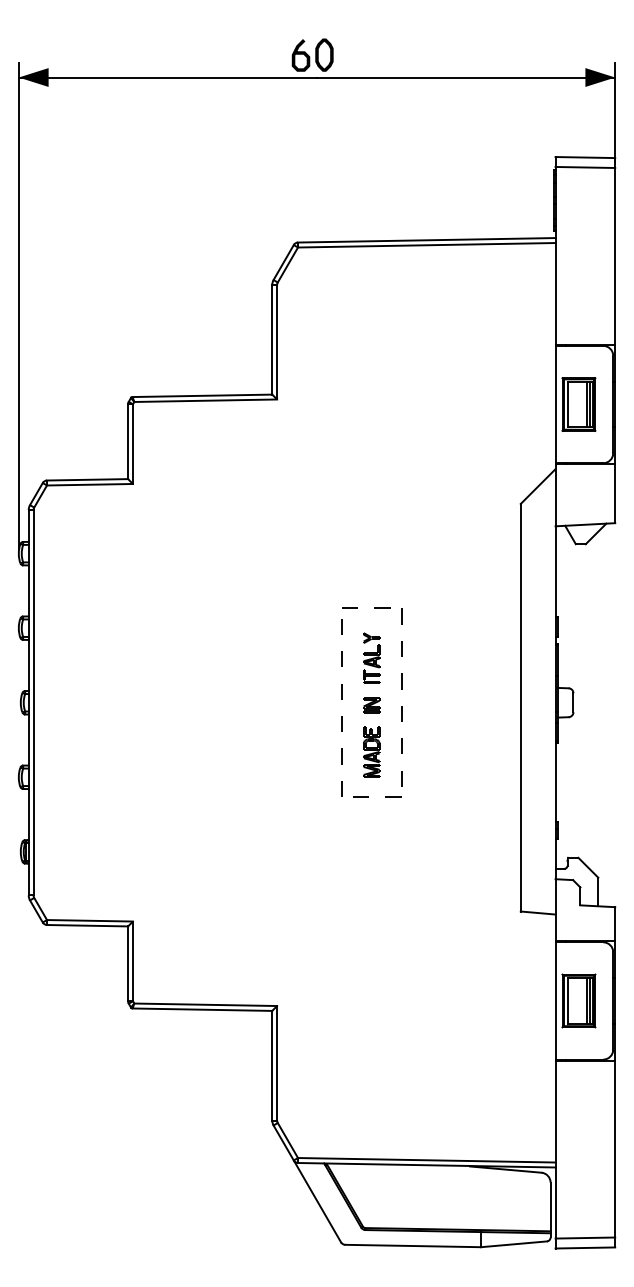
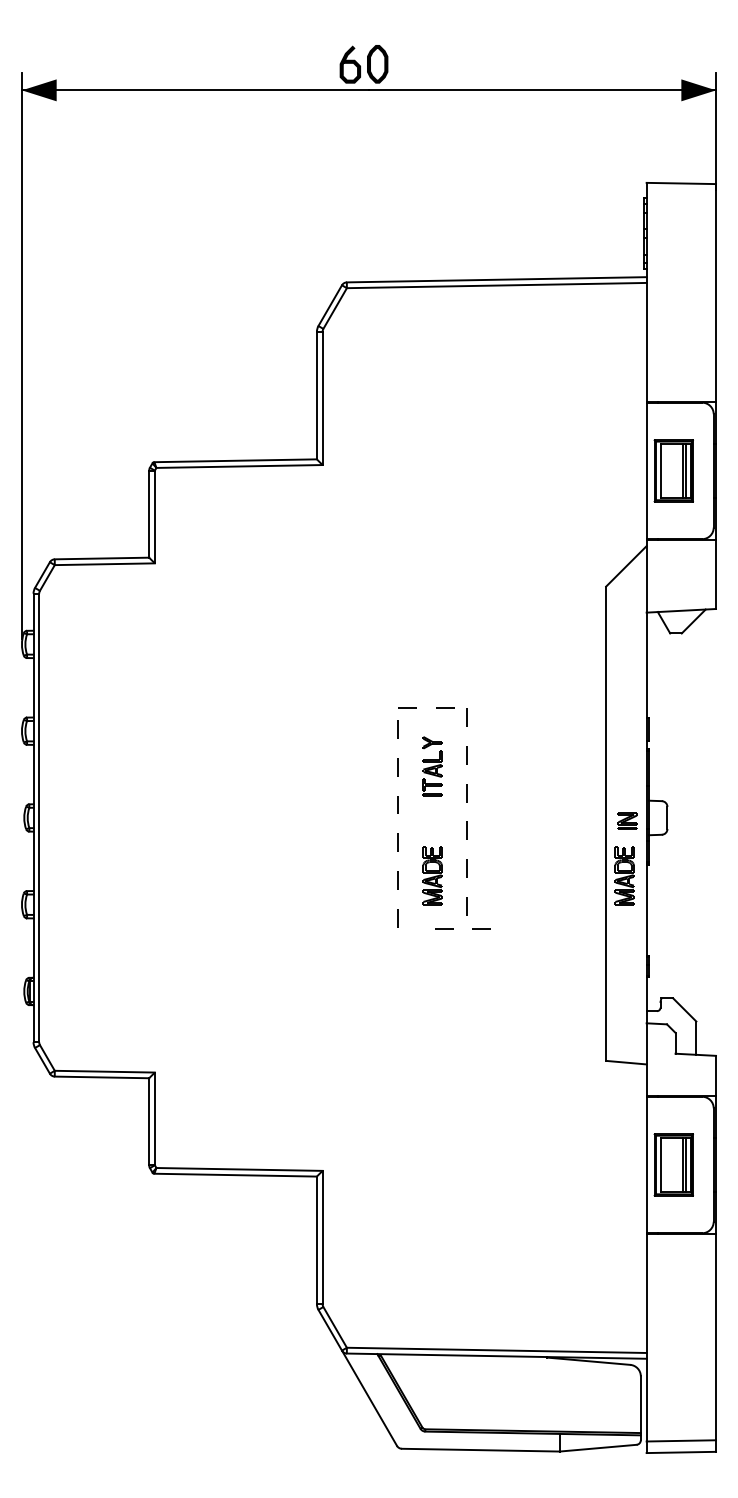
line: (585, 167) -> (681, 194), removed
part: (371, 704) -> (627, 820), moved
part: (536, 752) -> (624, 875), added
line: (368, 796) -> (453, 928), moved

